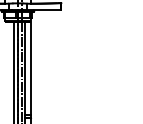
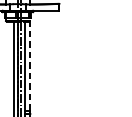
line: (30, 66) -> (29, 64), solid -> dashed

